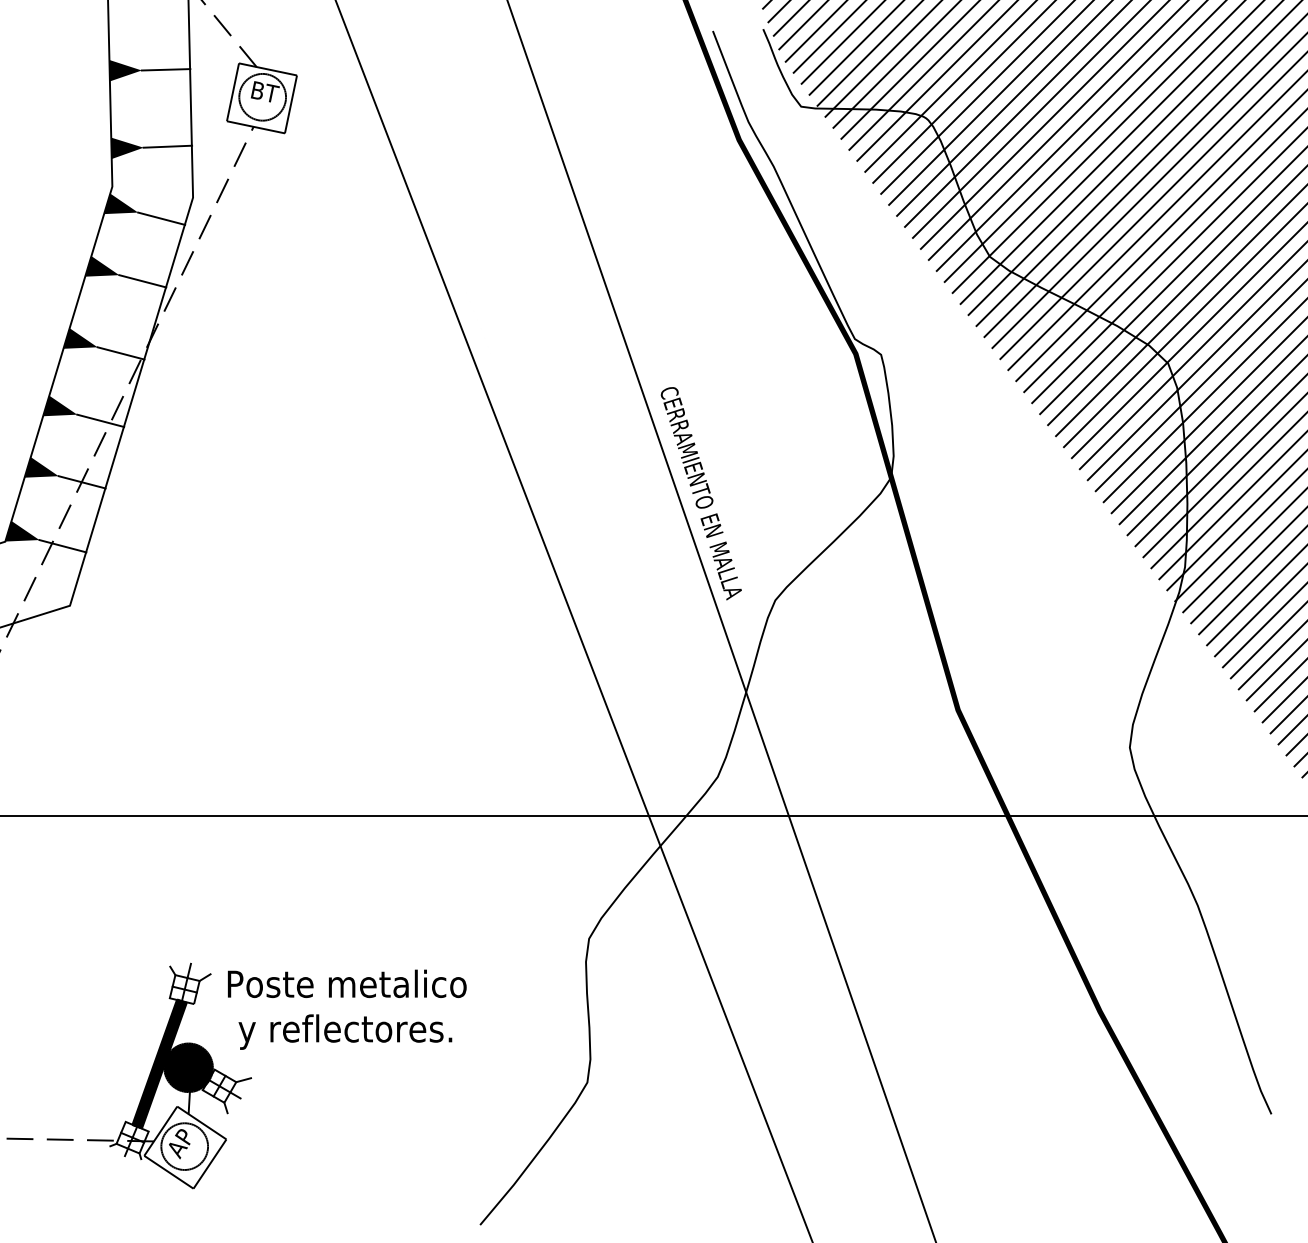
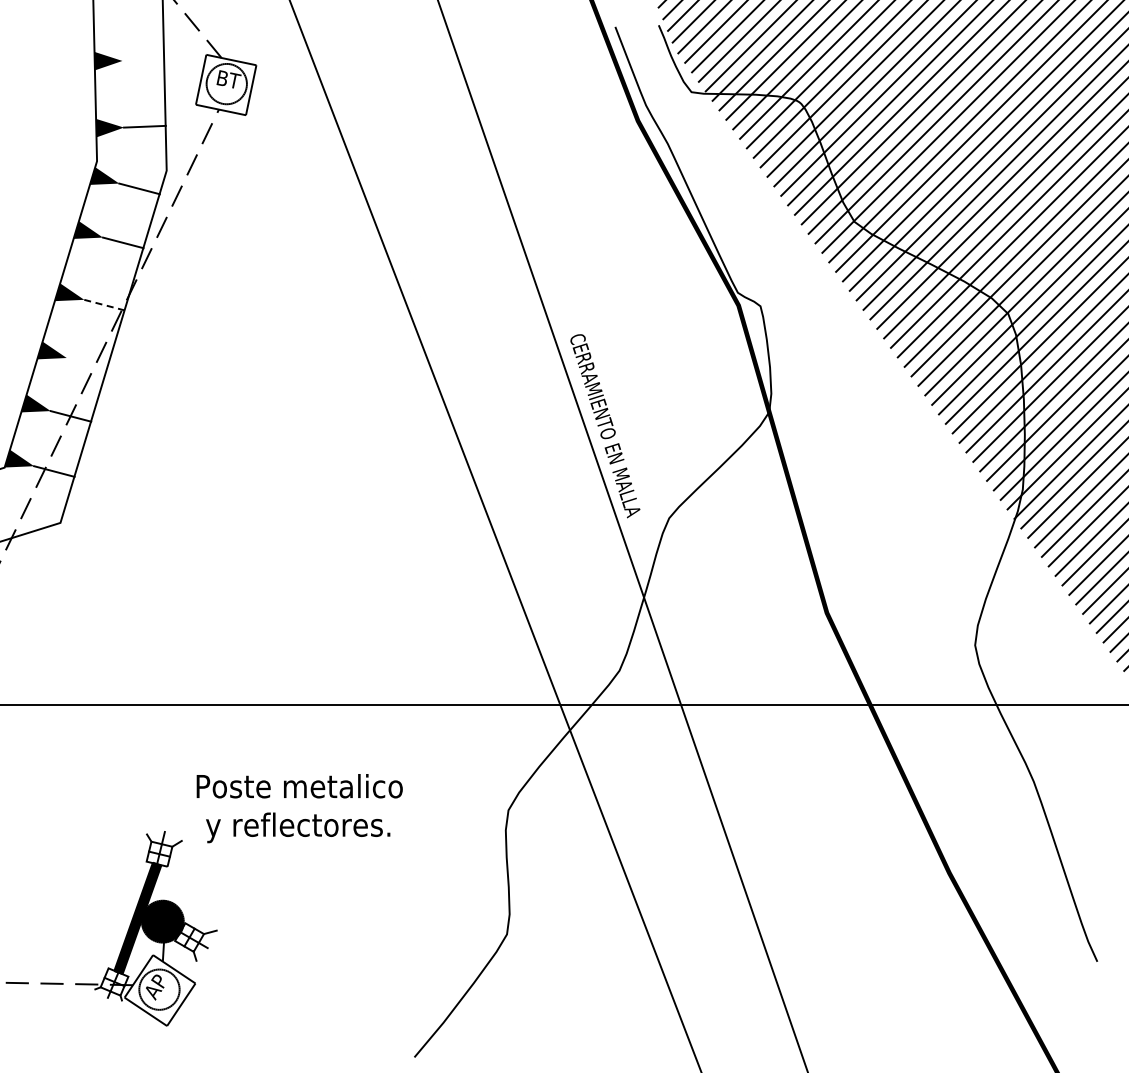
line: (166, 68) -> (143, 59), removed
line: (120, 353) -> (104, 305), solid -> dashed
line: (100, 421) -> (86, 363), removed
text: (346, 1009) -> (299, 808), moved

